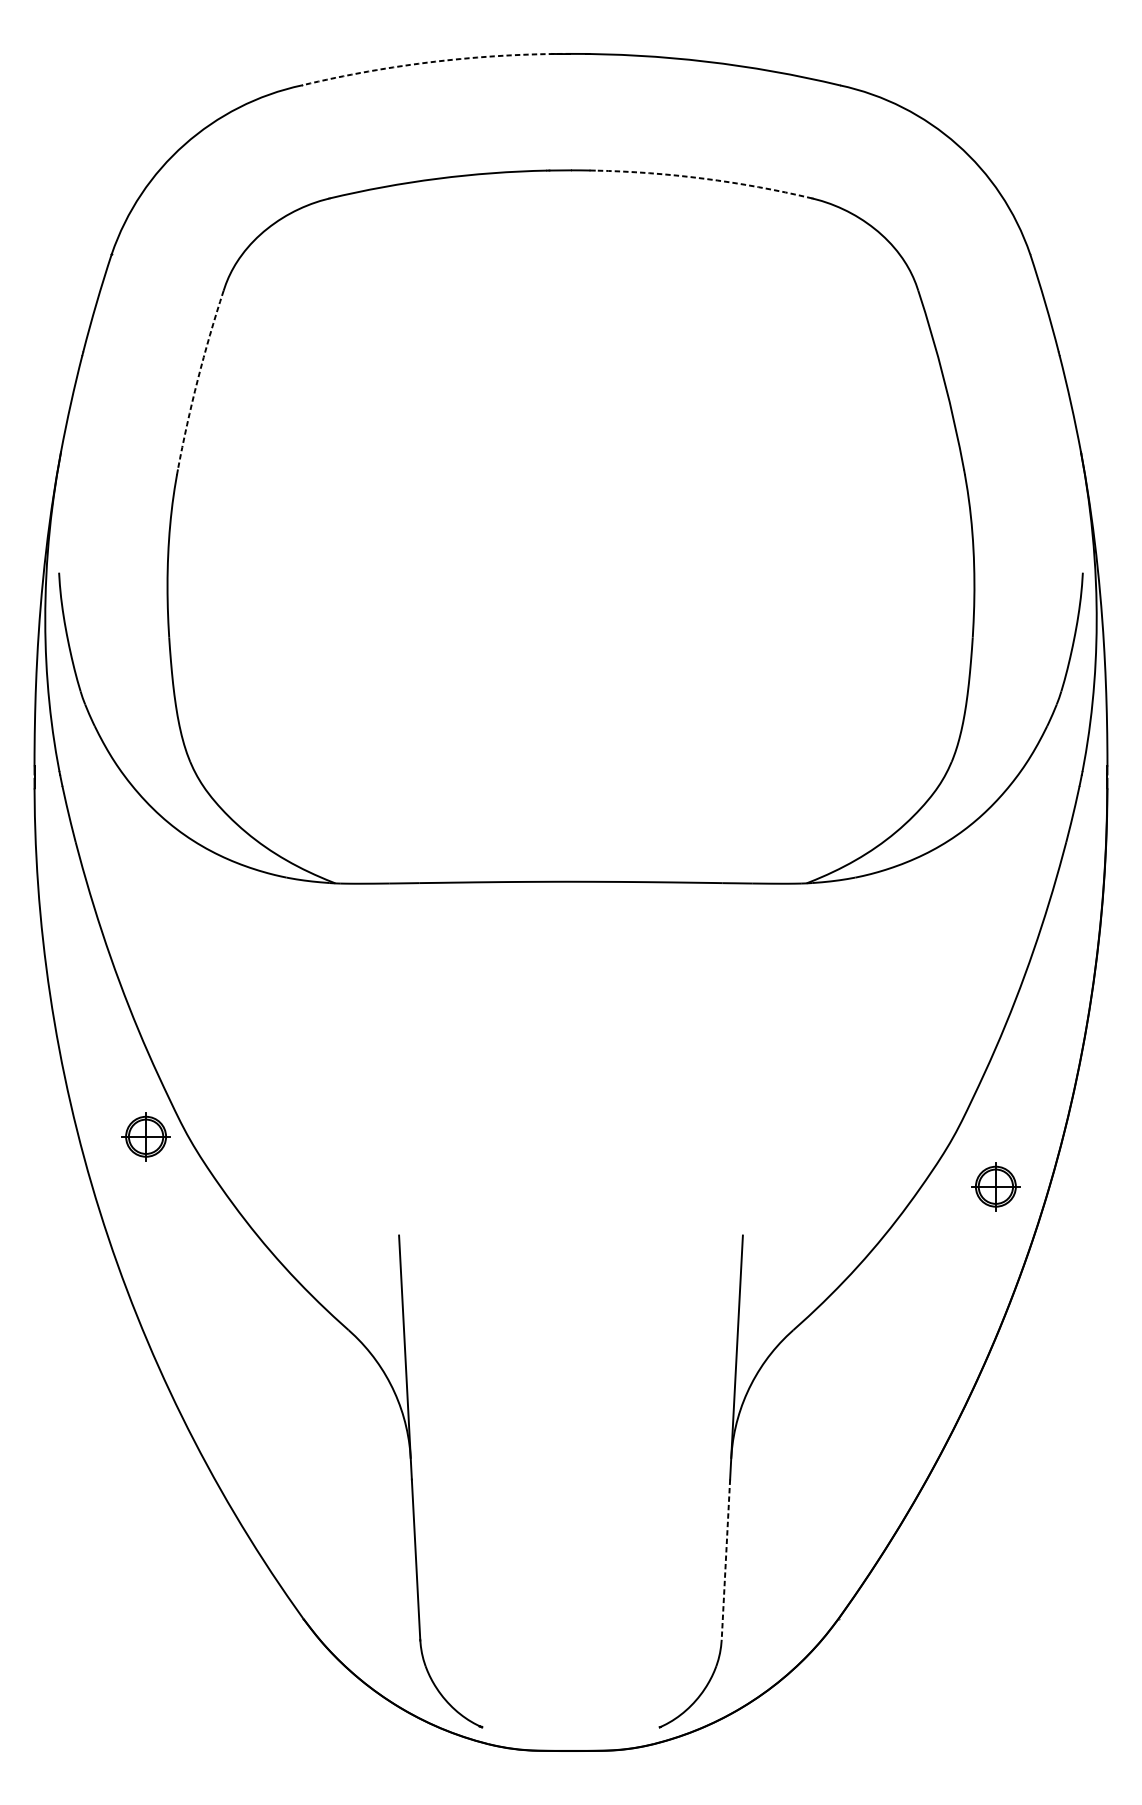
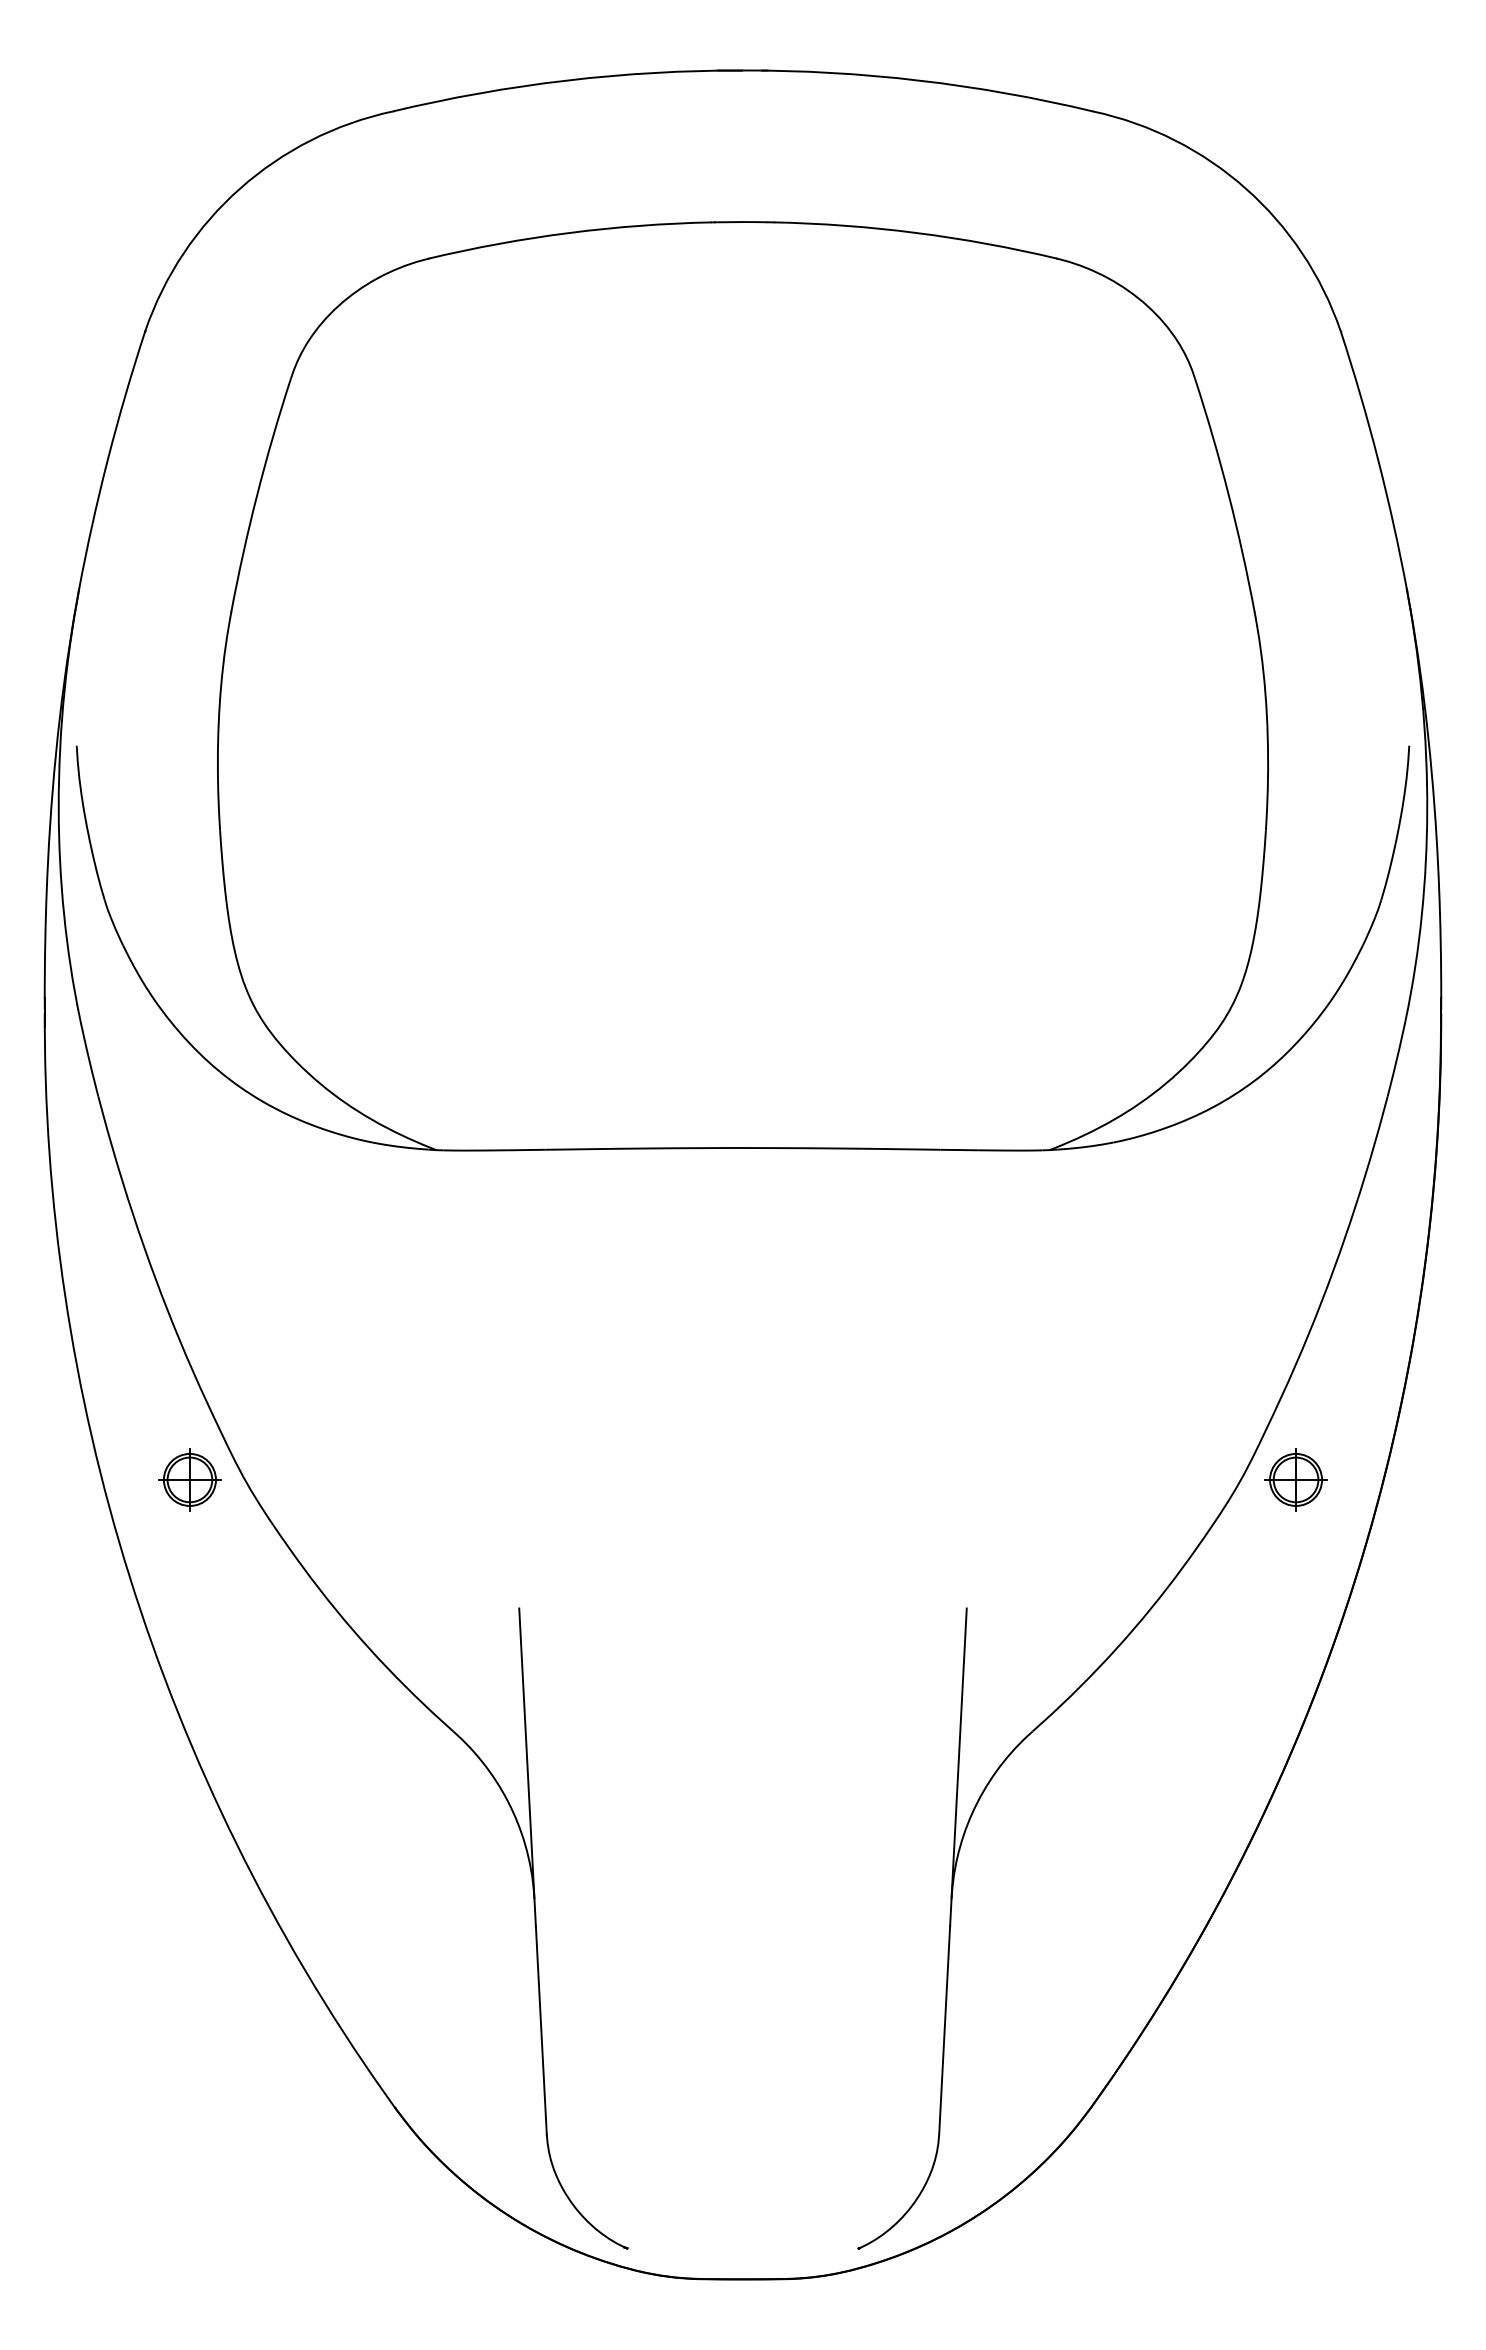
arc: (435, 61) -> (566, 80), dashed -> solid
arc: (704, 178) -> (916, 232), dashed -> solid
arc: (197, 379) -> (257, 494), dashed -> solid
part: (995, 1186) -> (1295, 1479), moved
line: (725, 1559) -> (944, 2030), dashed -> solid

